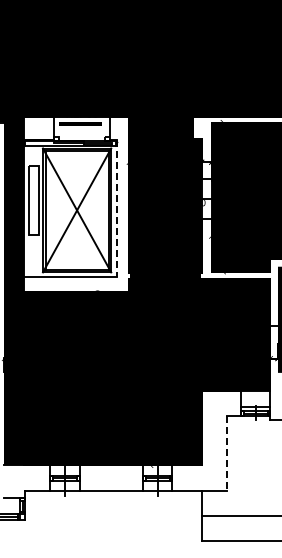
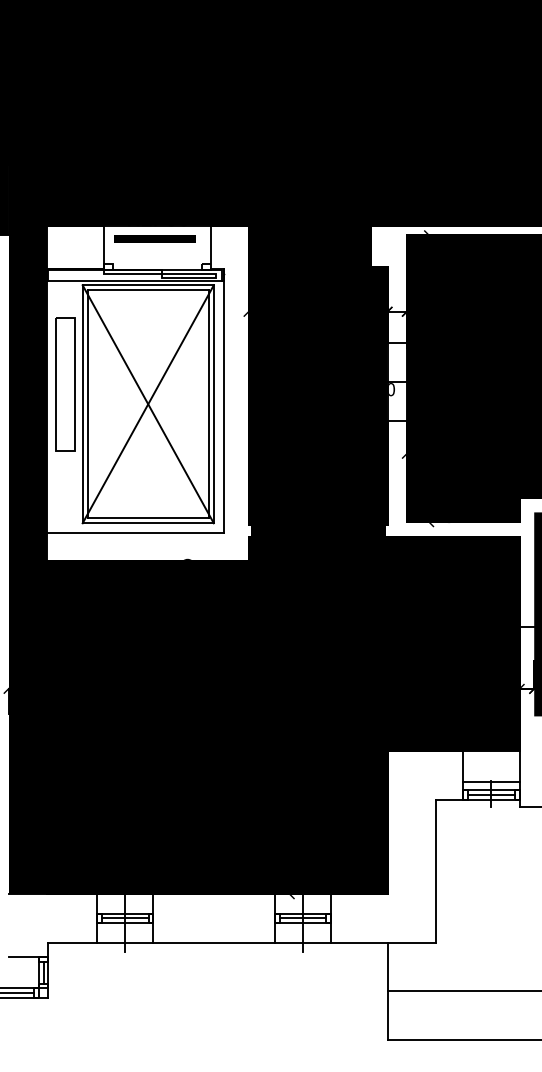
line: (116, 208) -> (223, 400), dashed -> solid
line: (226, 454) -> (435, 873), dashed -> solid

